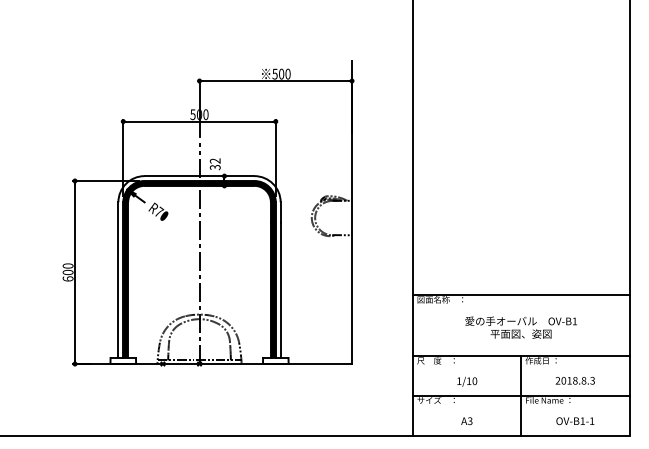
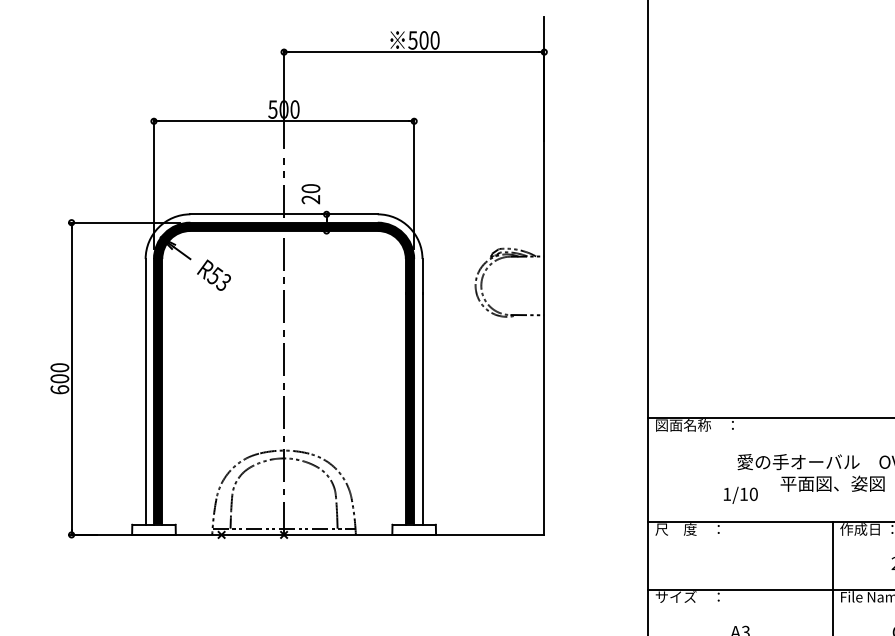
text: (215, 164) -> (311, 194), 32 -> 20
text: (160, 213) -> (217, 278), R70 -> R53
text: (467, 381) -> (741, 494), moved

